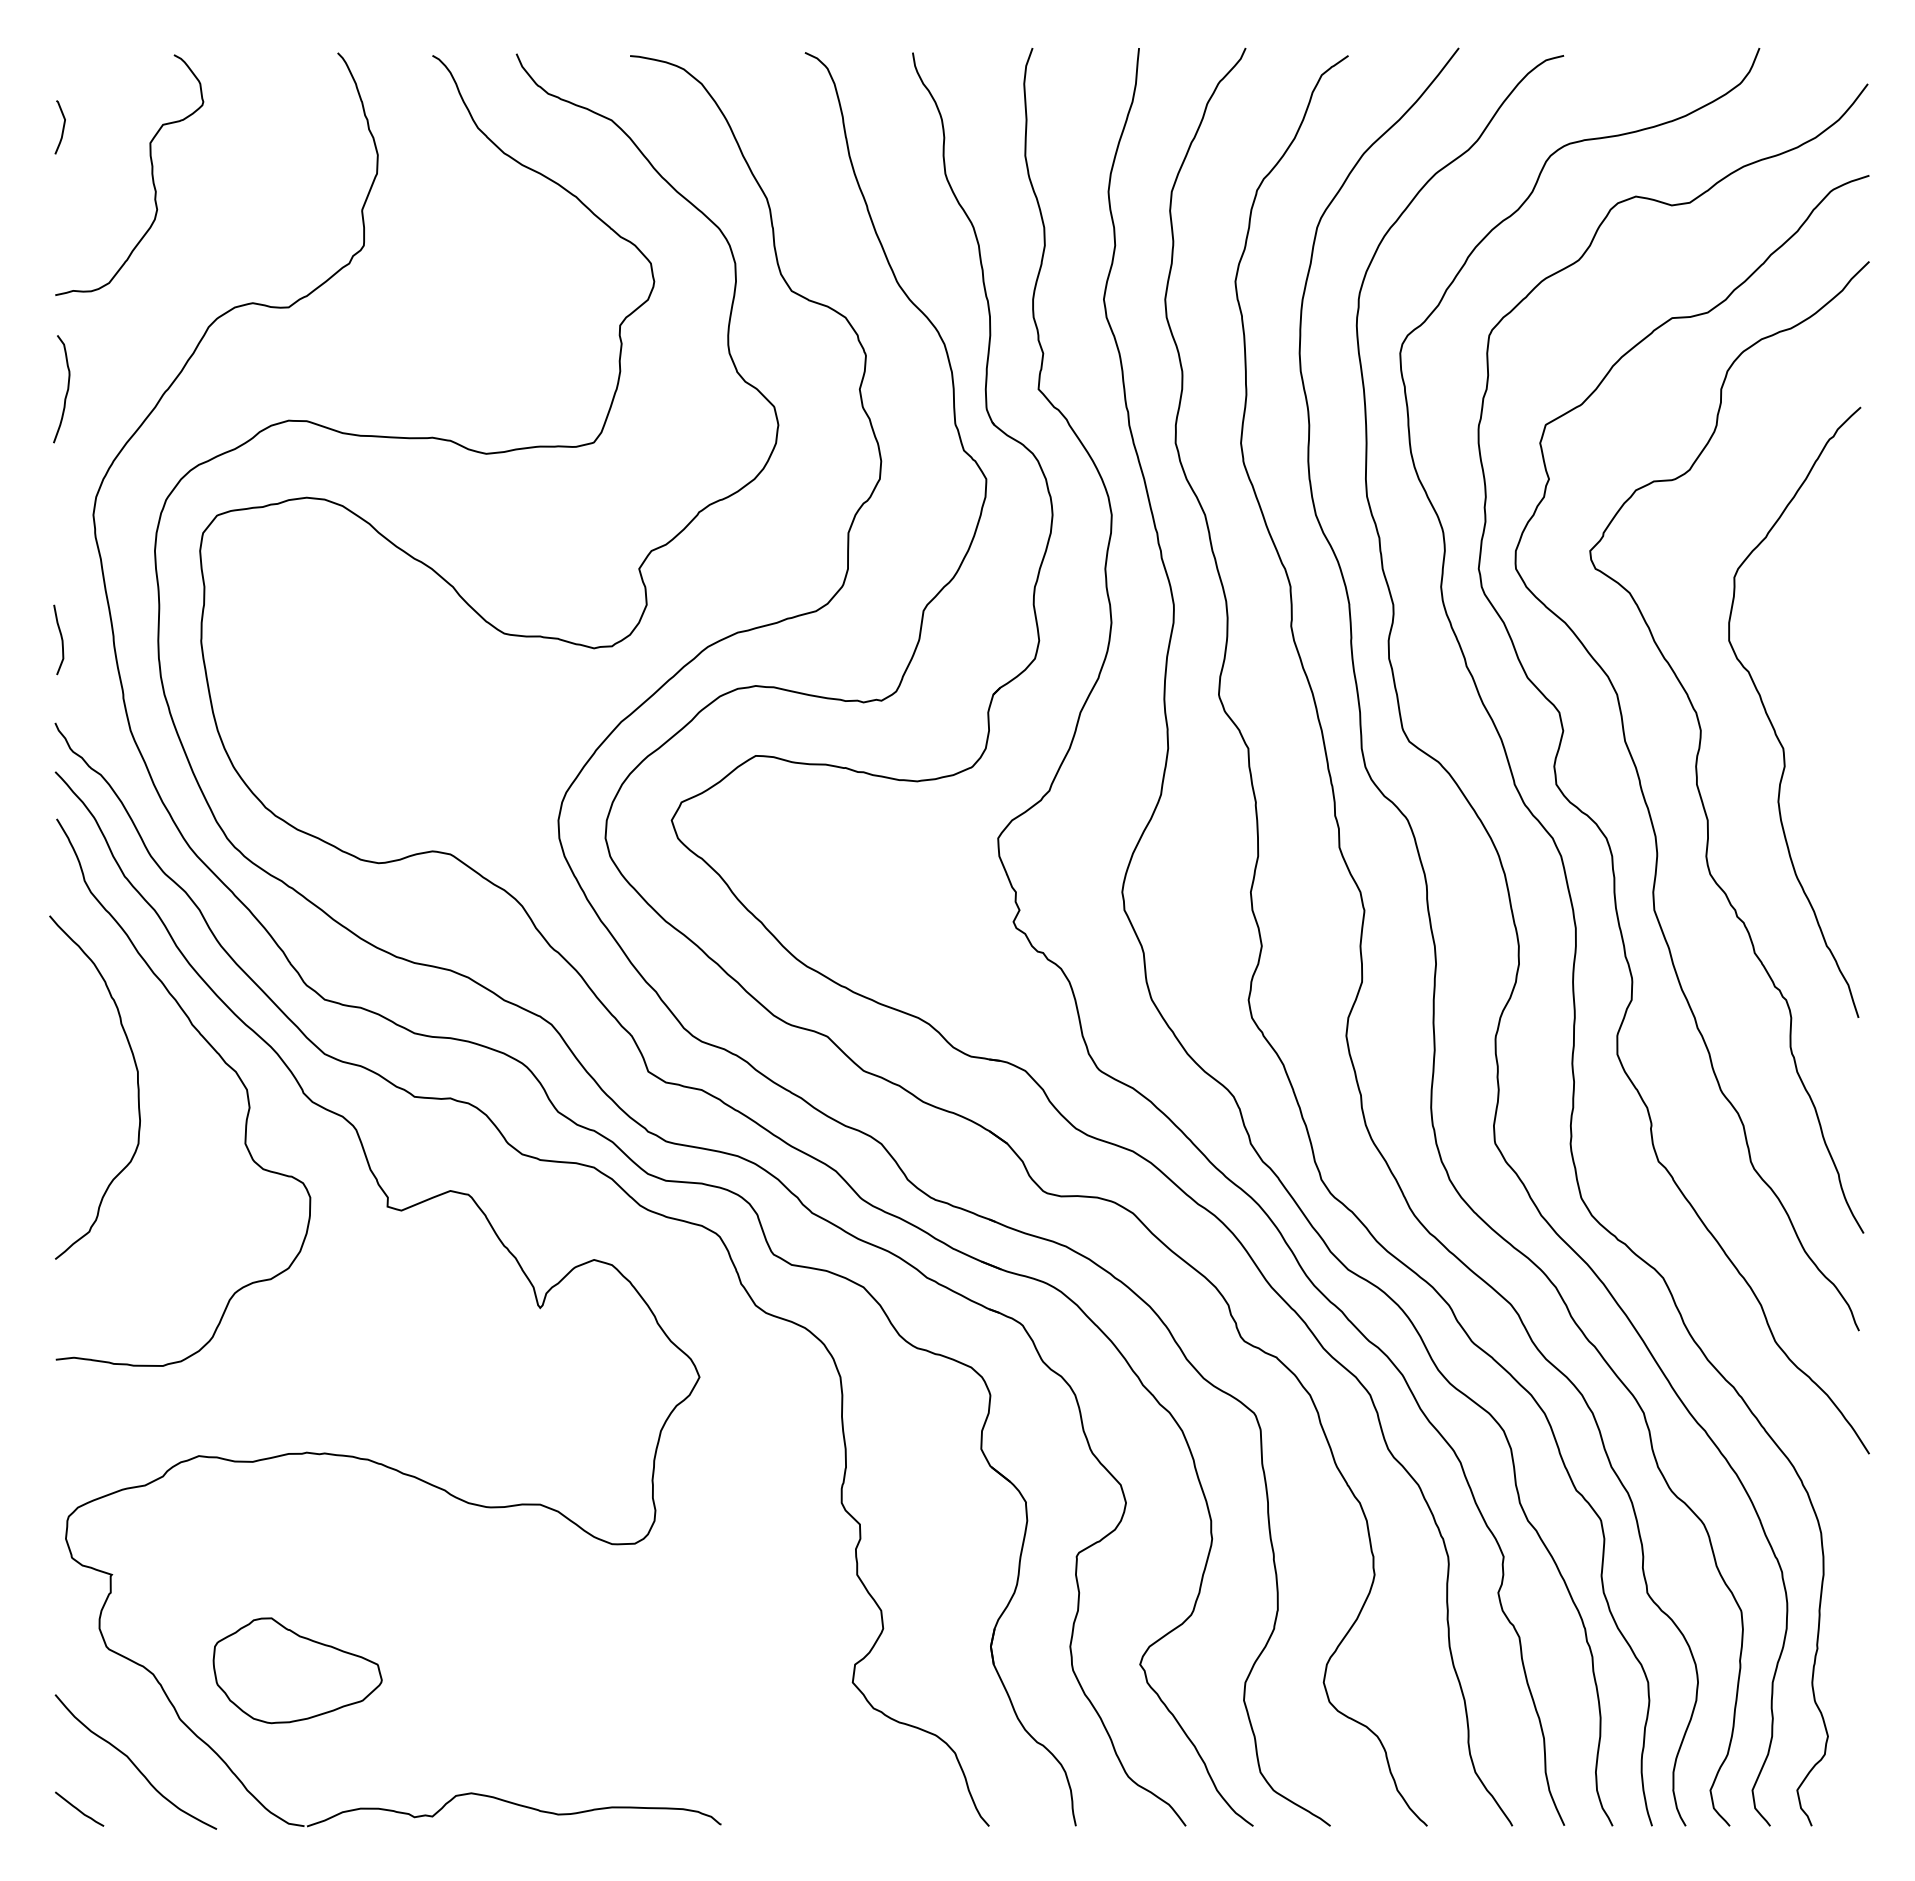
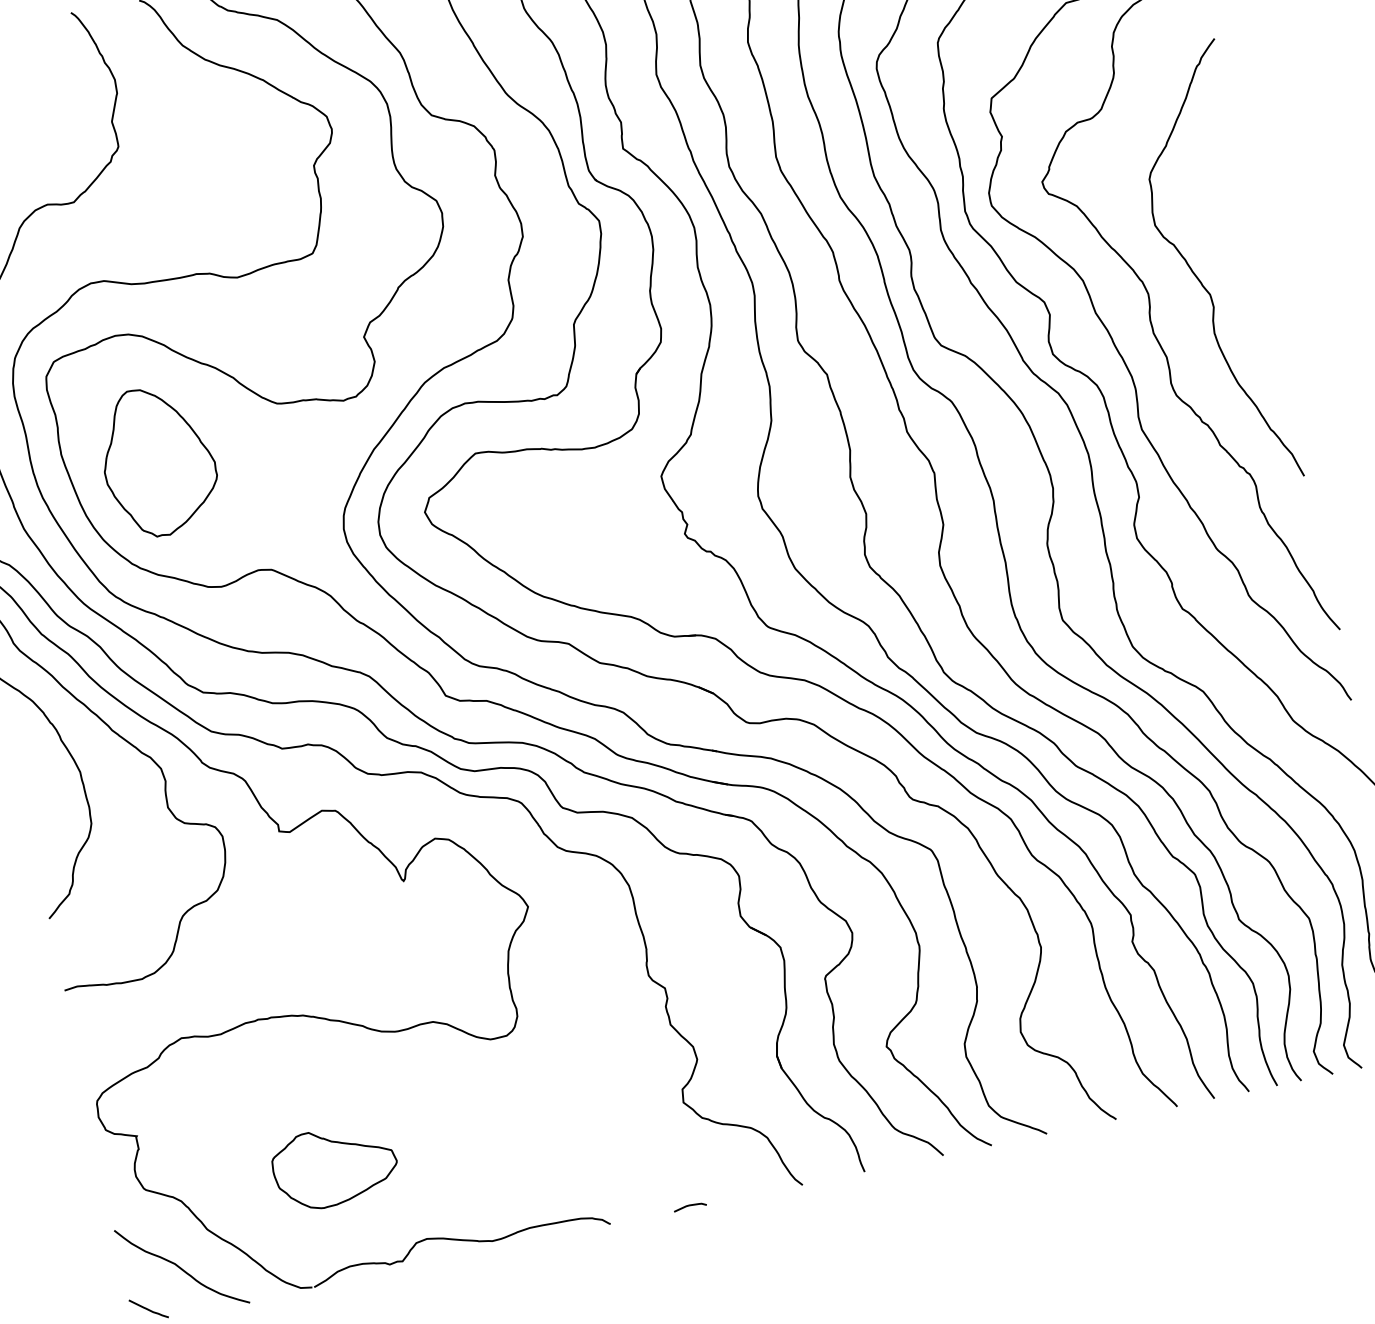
part: (329, 677) -> (158, 461), added
part: (297, 1670) -> (334, 1166), moved
curve: (832, 1822) -> (689, 1205), added

